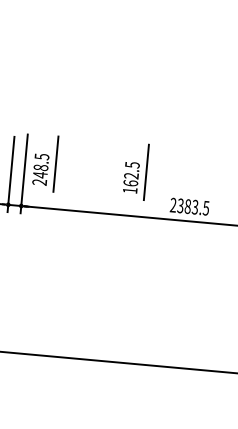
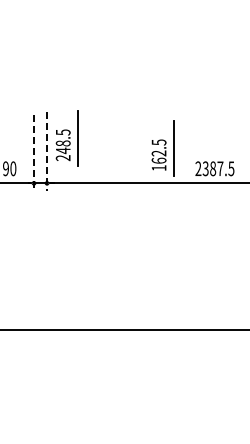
part: (135, 171) -> (162, 148), moved
line: (10, 174) -> (33, 152), solid -> dashed
line: (24, 174) -> (47, 151), solid -> dashed
text: (195, 206) -> (220, 168), 2383.5 -> 2387.5

